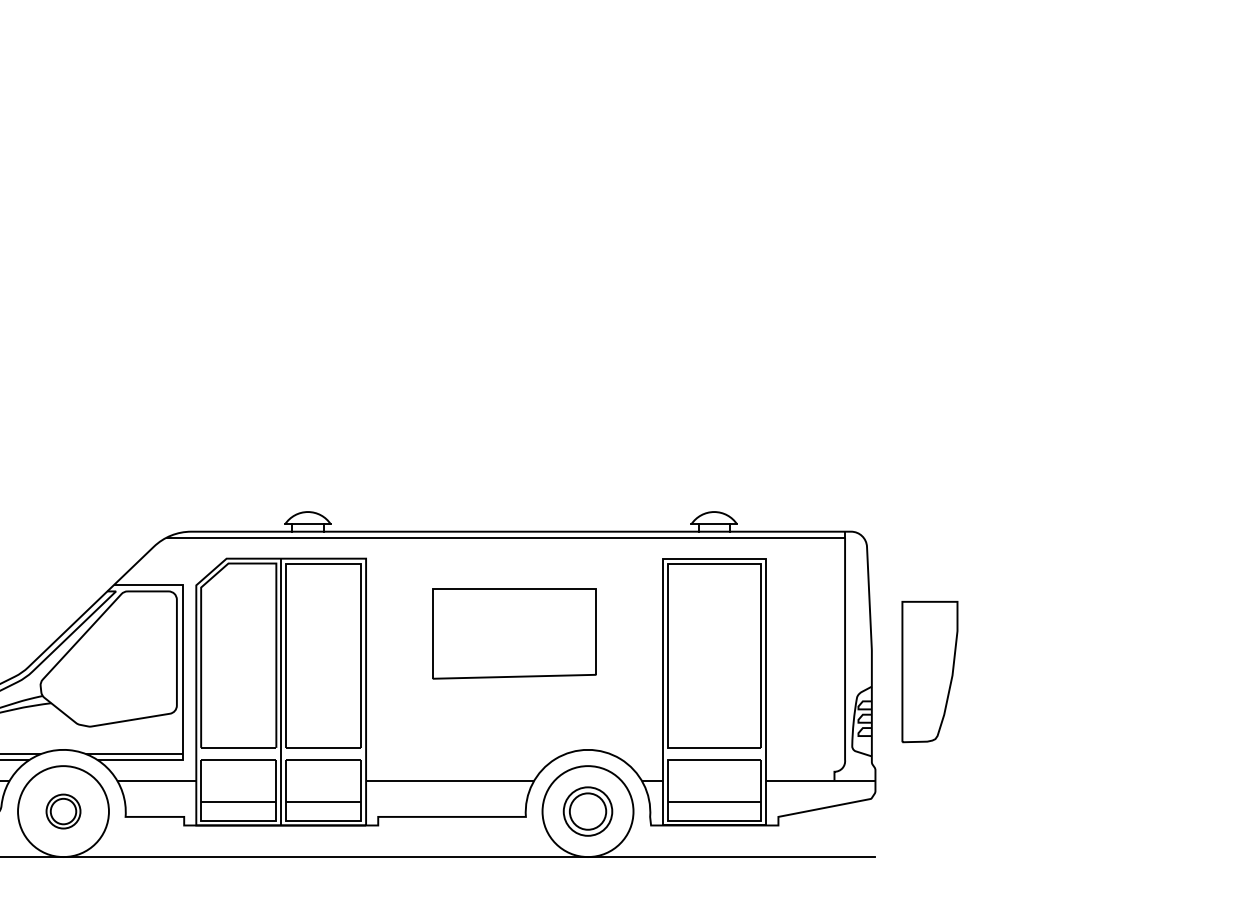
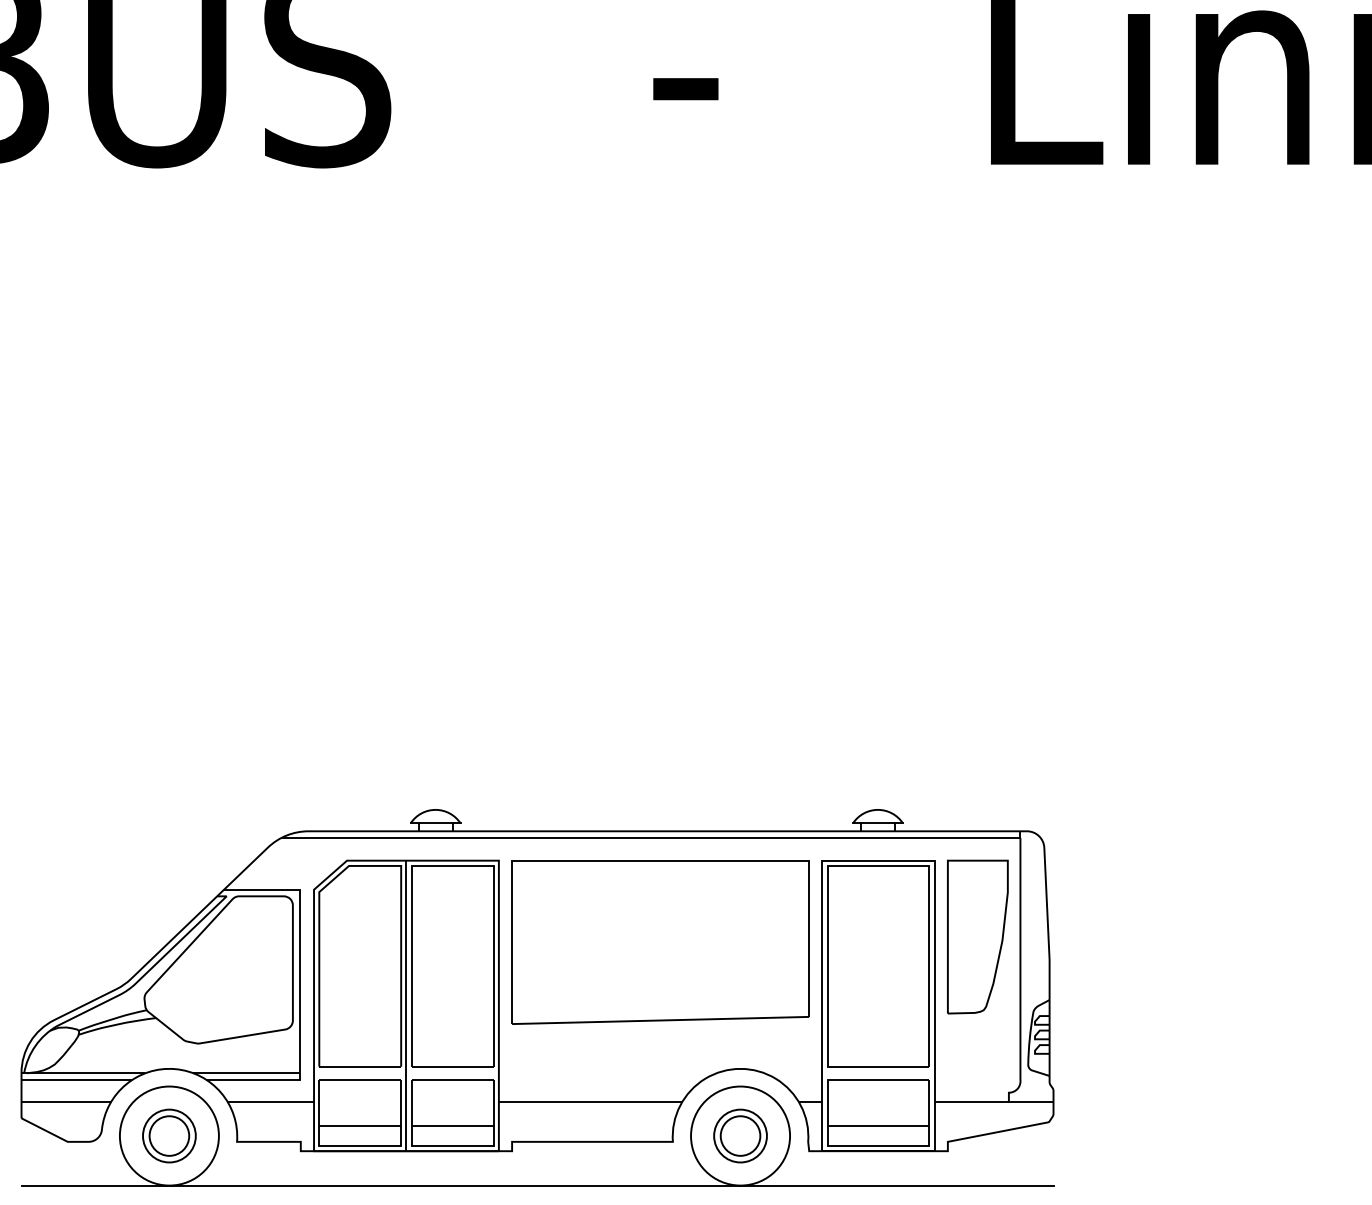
part: (514, 633) -> (660, 942), size x1.67
part: (929, 671) -> (977, 936), moved
part: (63, 811) -> (169, 1135), size x1.43

